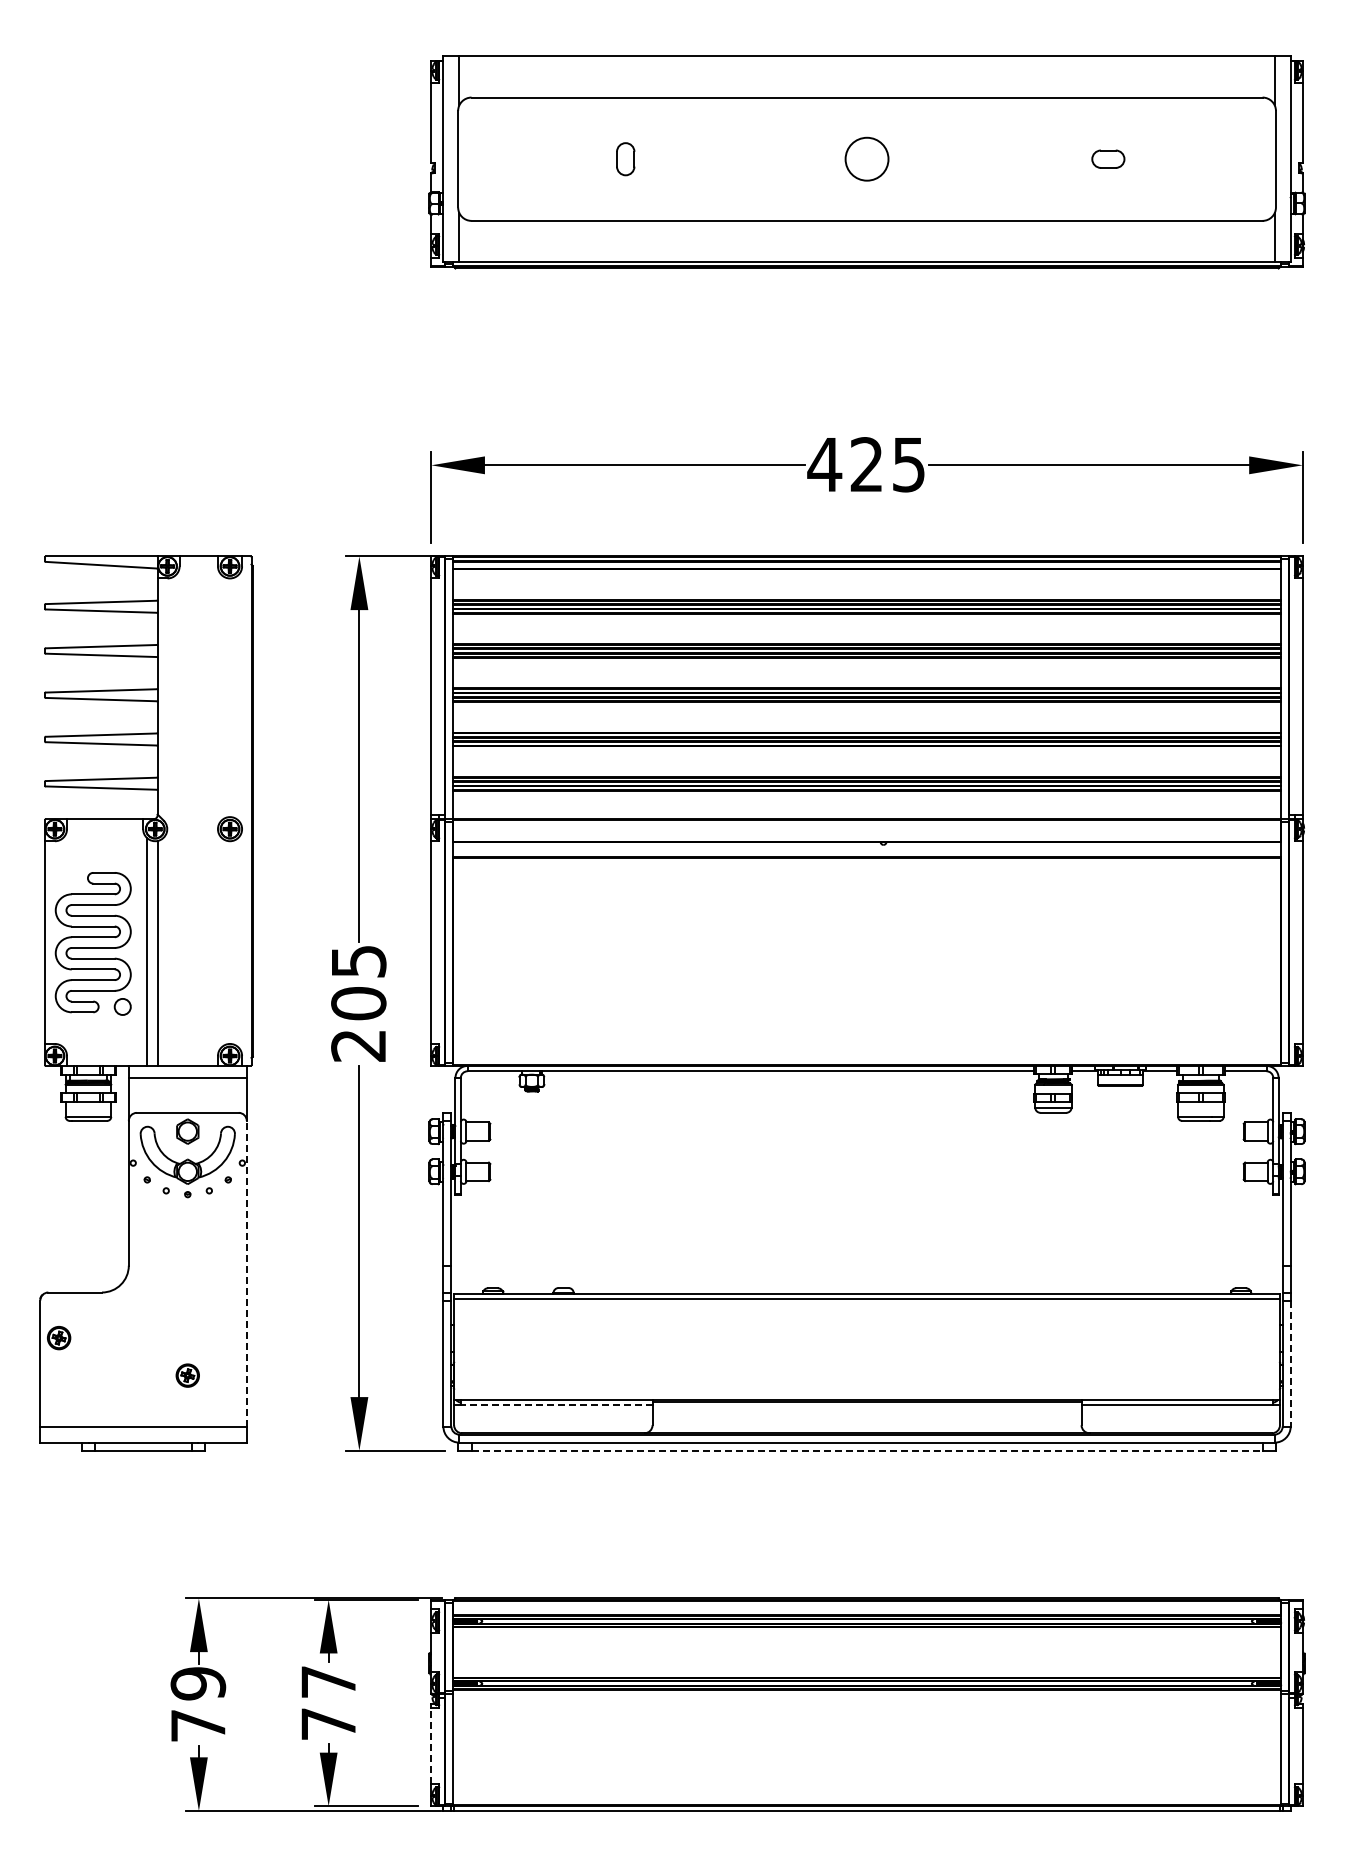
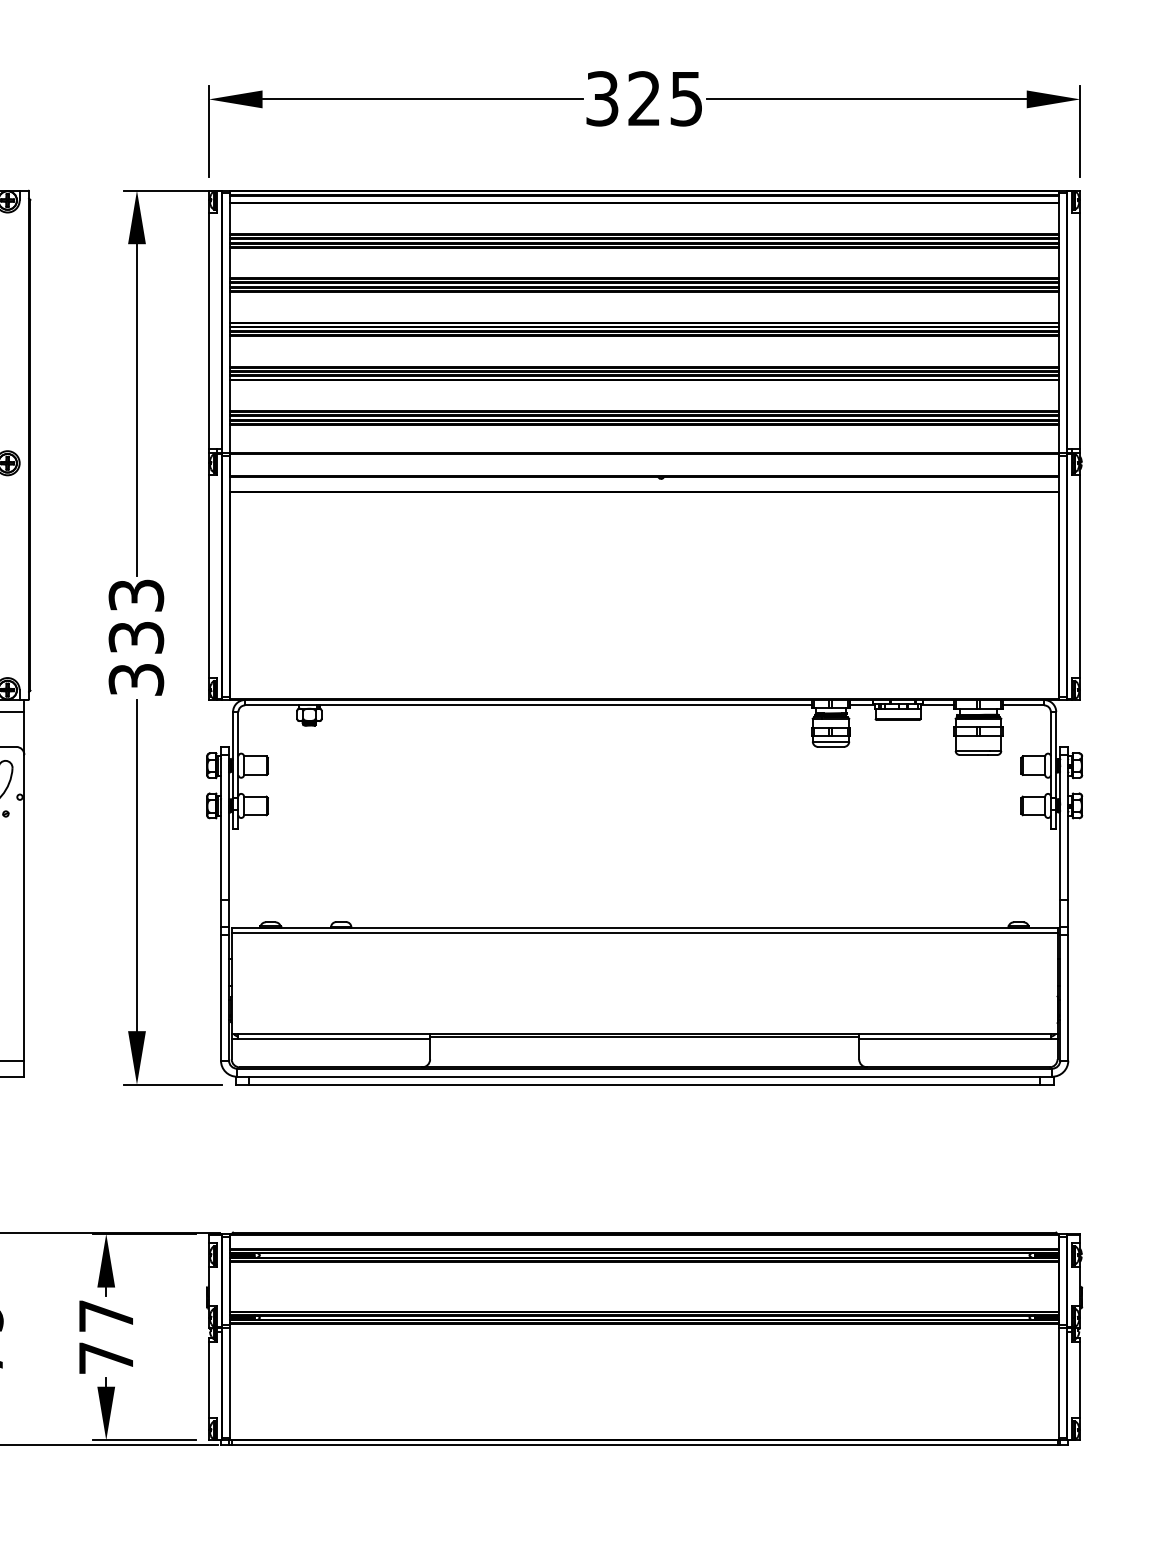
text: (824, 464) -> (602, 98), 425 -> 325
text: (358, 1003) -> (136, 637), 205 -> 333
line: (246, 1273) -> (24, 907), dashed -> solid
line: (1290, 1364) -> (1068, 998), dashed -> solid
line: (556, 1405) -> (334, 1039), dashed -> solid
line: (867, 1450) -> (645, 1084), dashed -> solid
line: (431, 1745) -> (209, 1379), dashed -> solid

